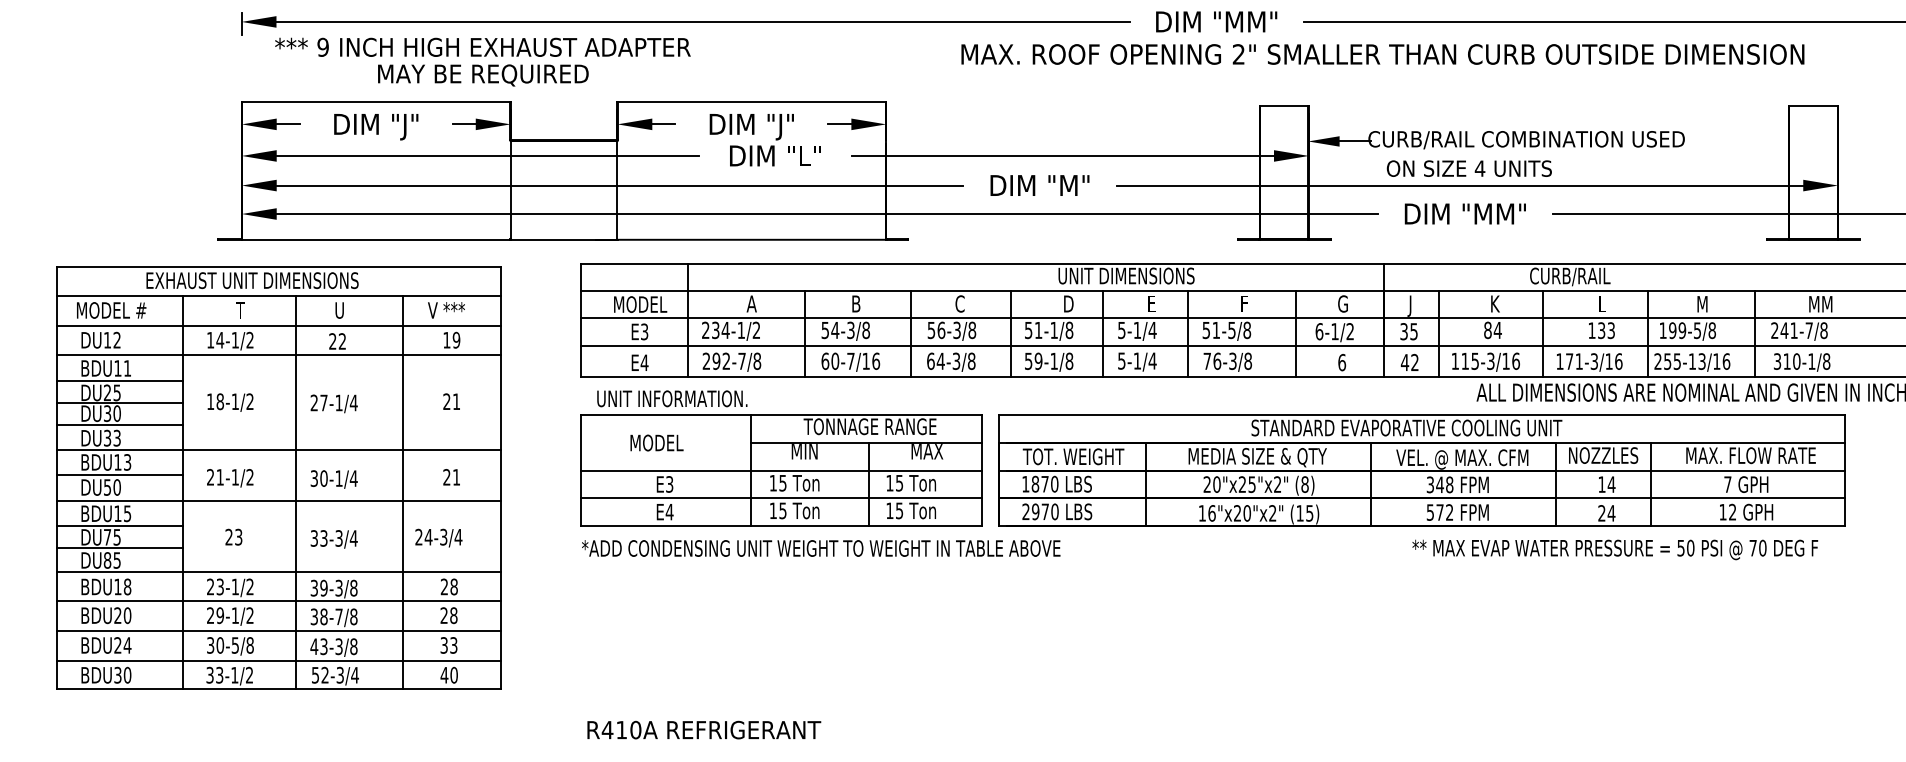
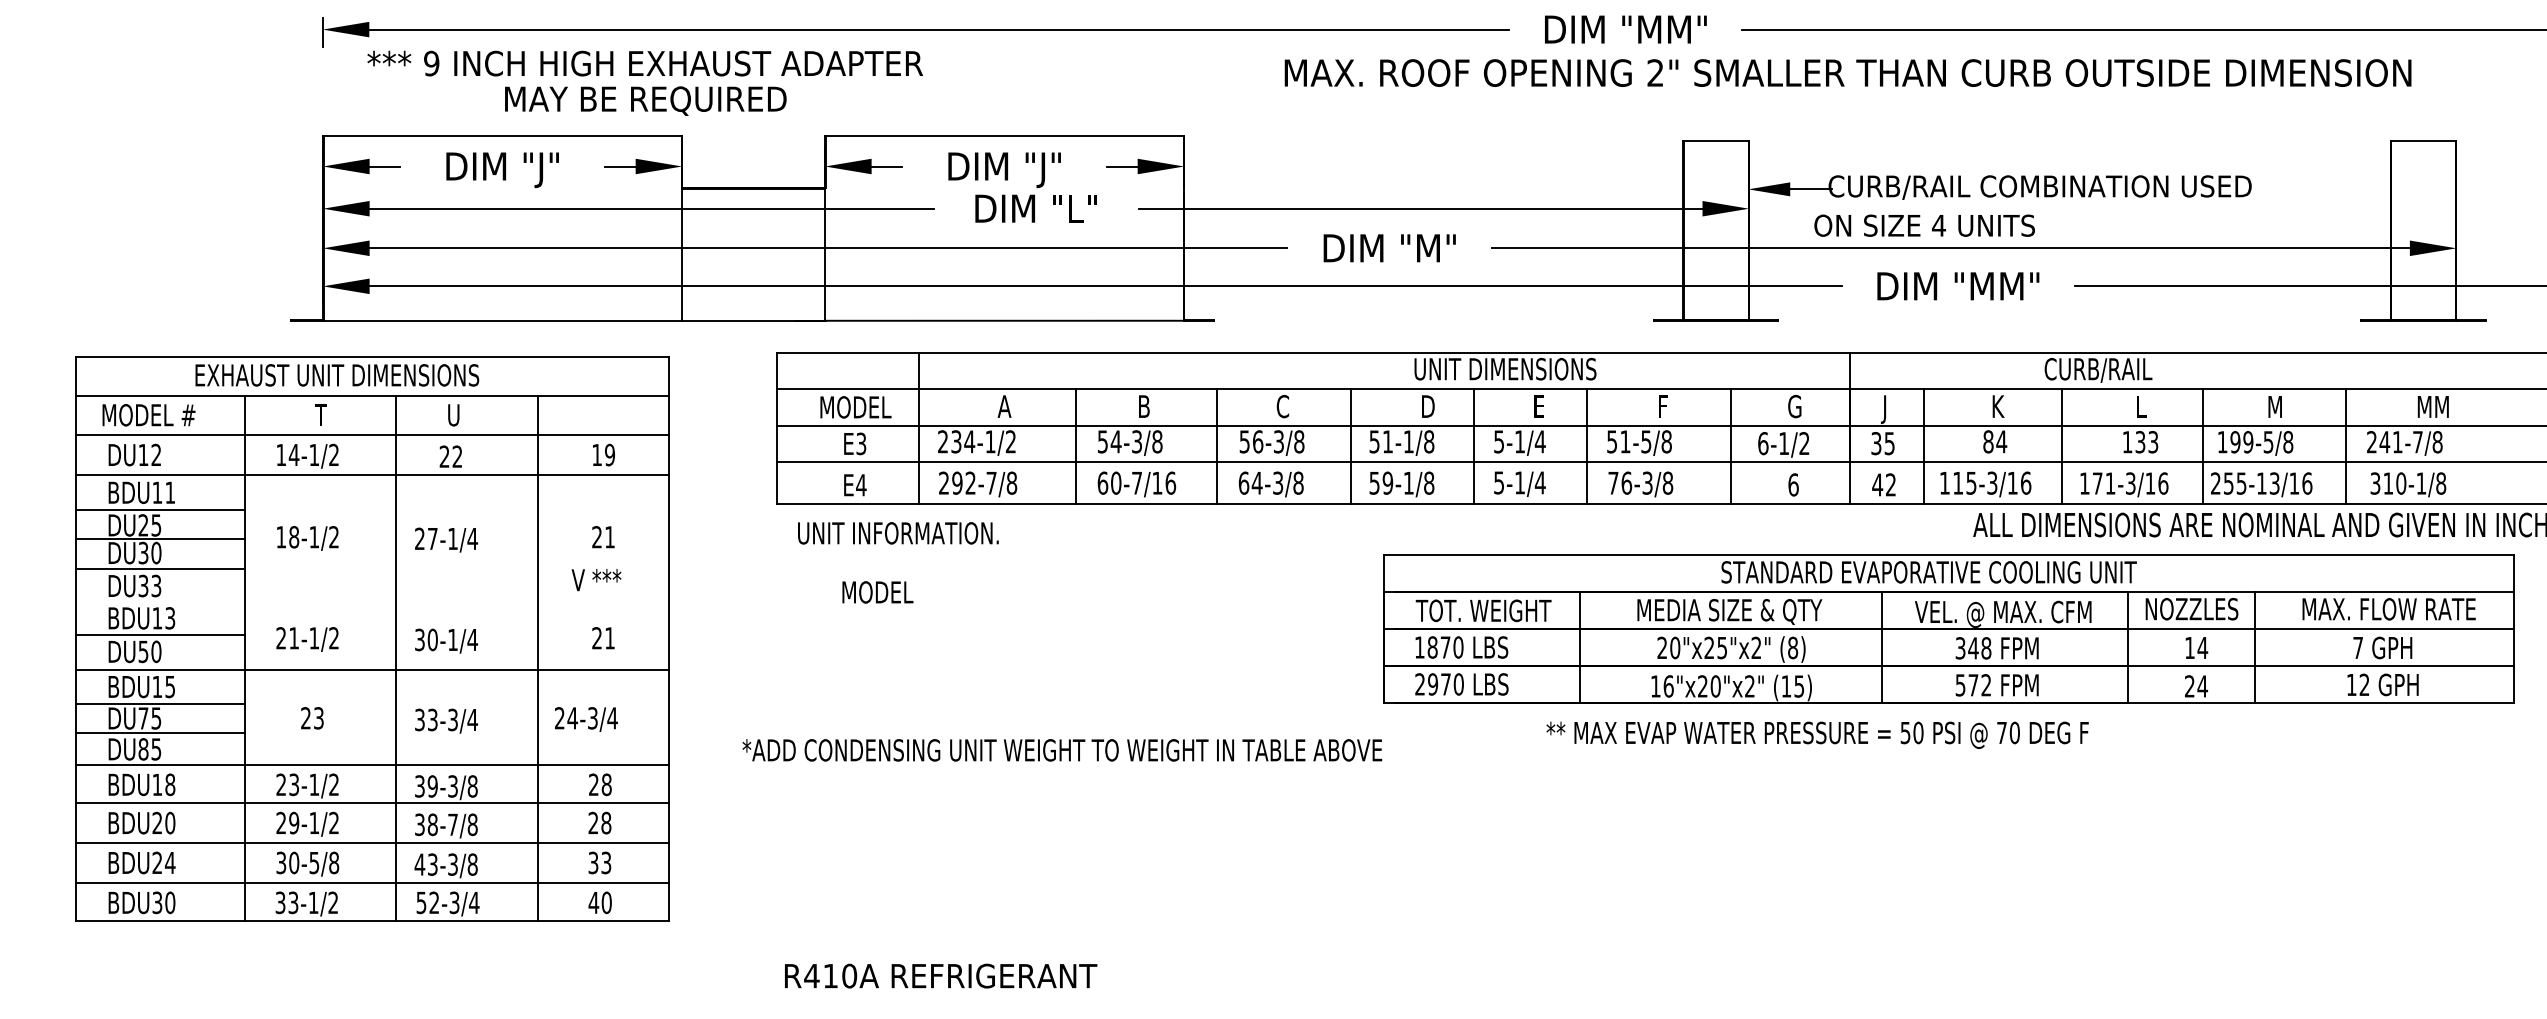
text: (1469, 168) -> (1924, 225), moved
text: (446, 310) -> (596, 580), moved
line: (278, 449) -> (372, 601), removed
part: (781, 470) -> (1044, 628), removed
part: (1421, 470) -> (1948, 628), moved
text: (821, 548) -> (1062, 750), moved
text: (1615, 549) -> (1817, 734), moved

